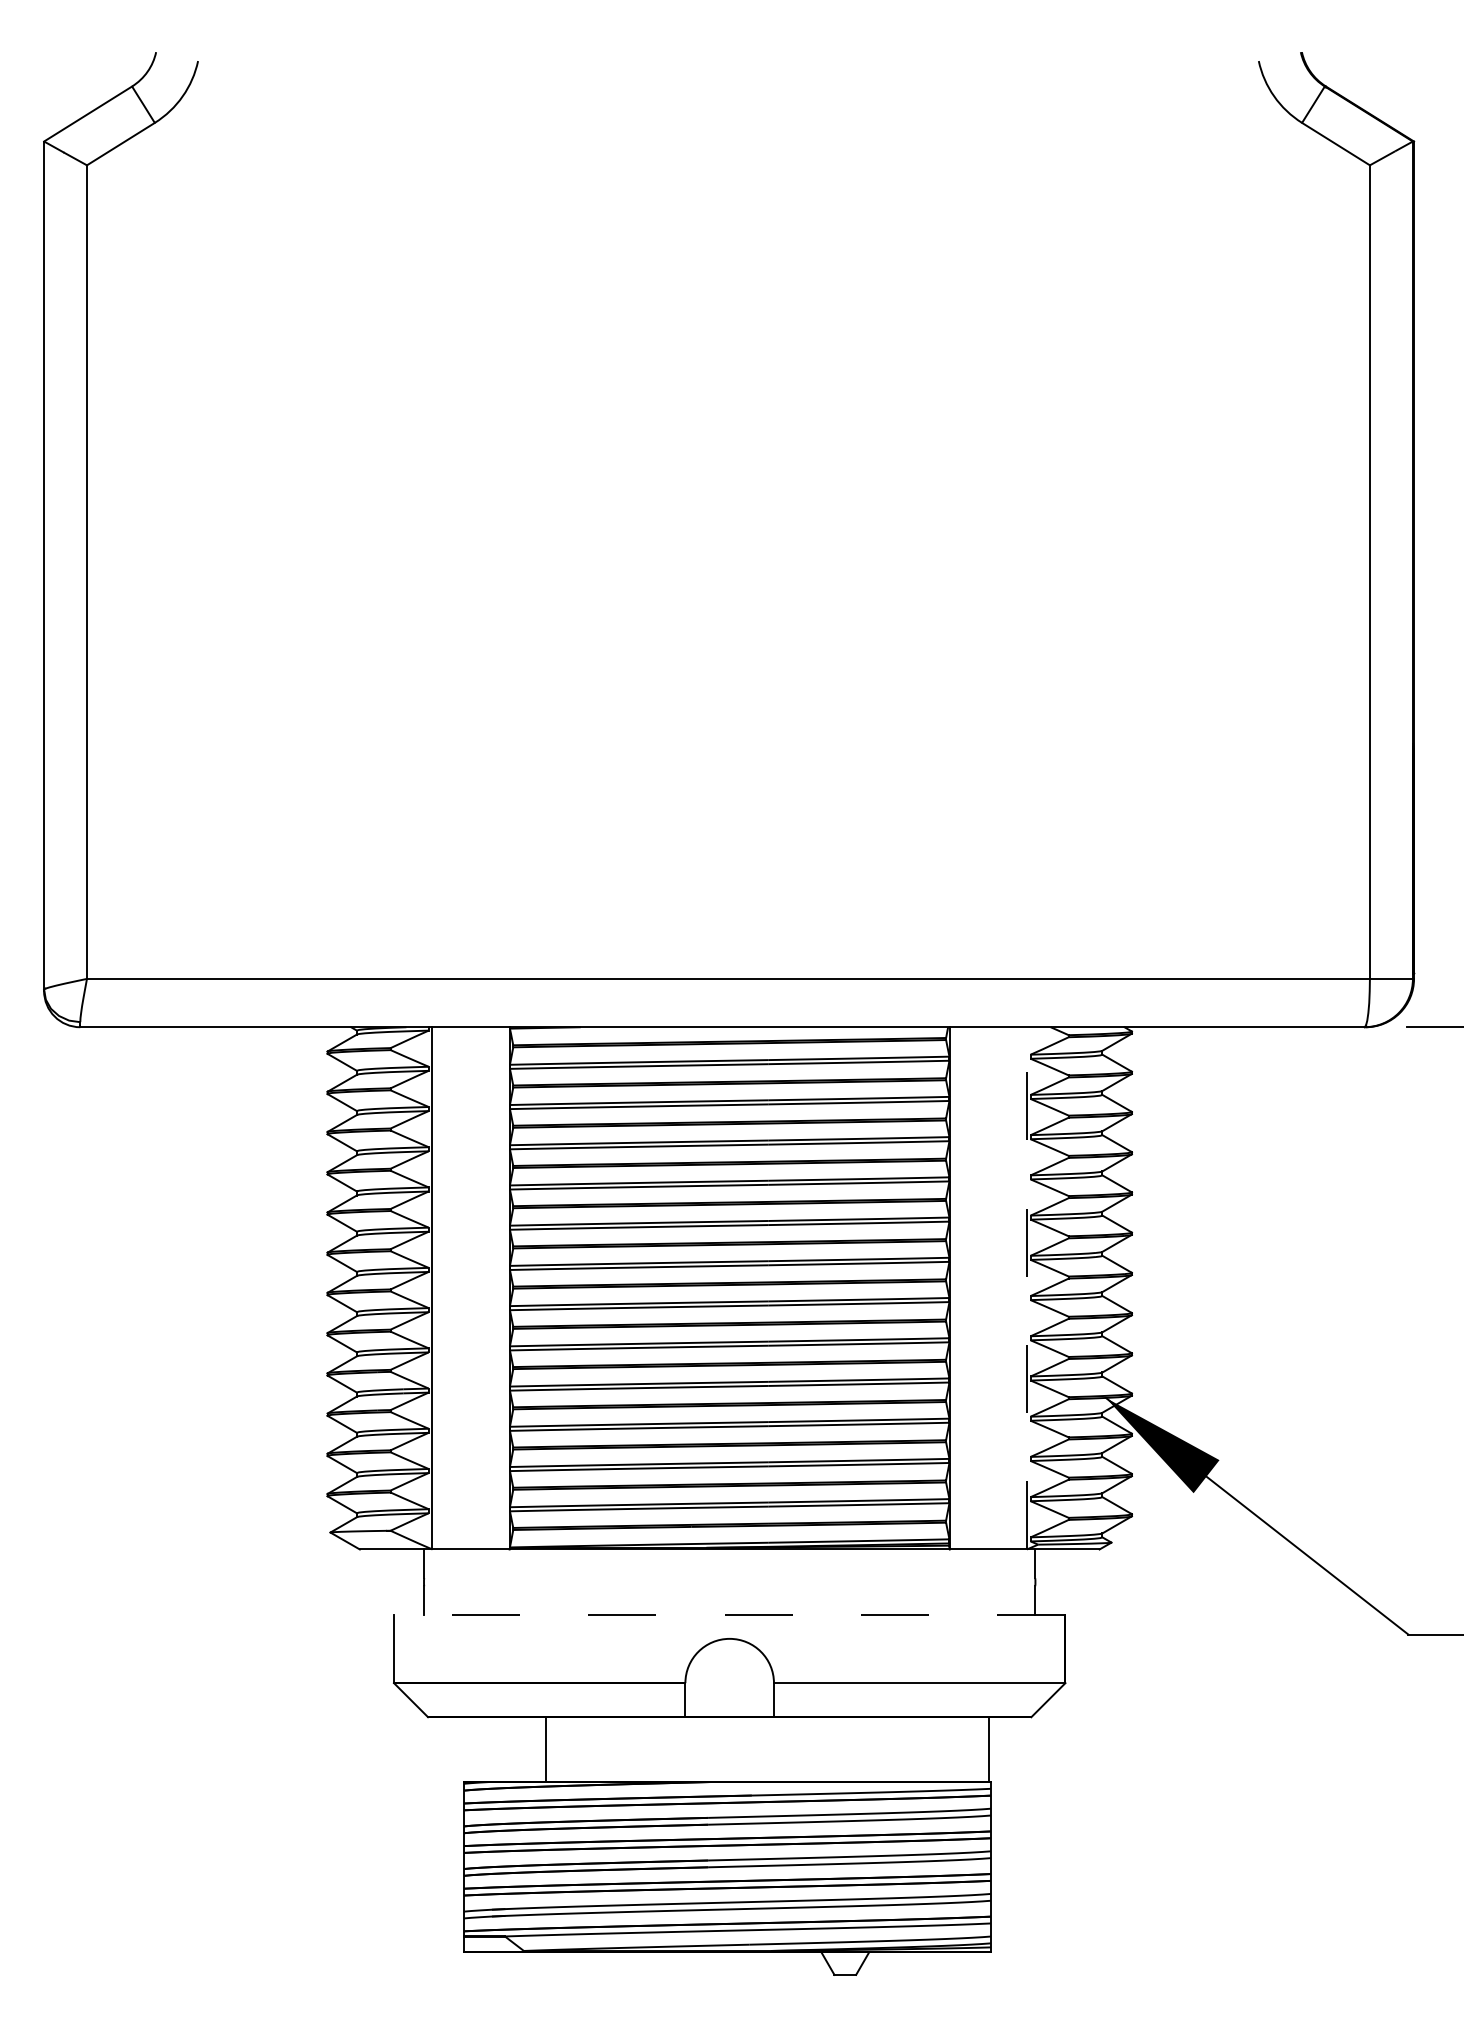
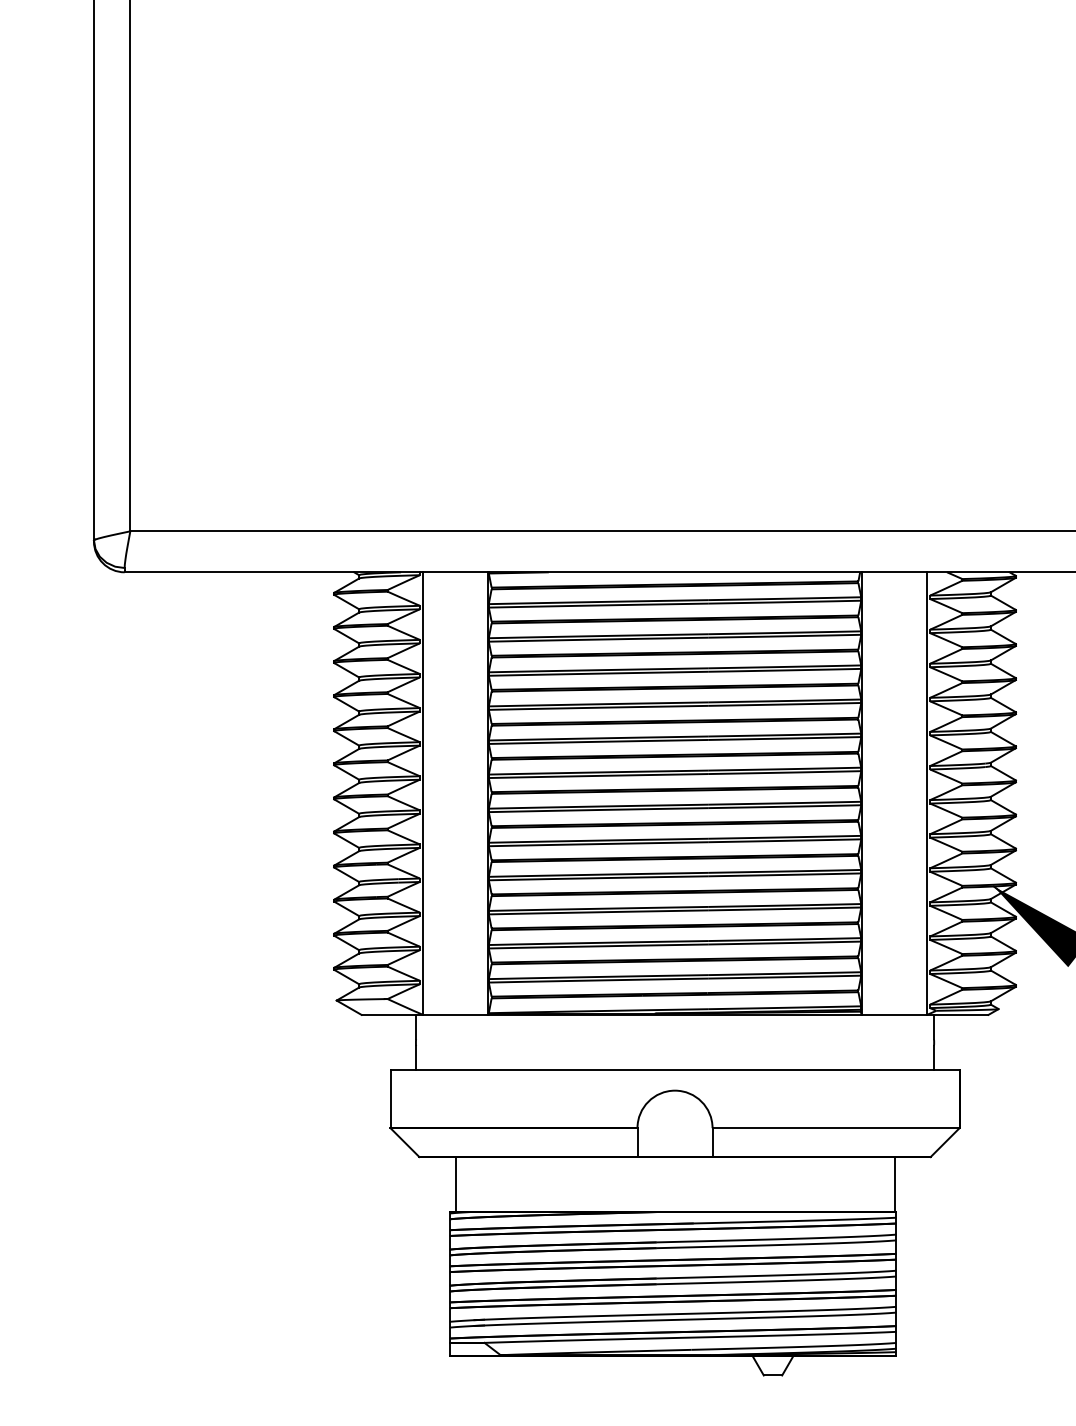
line: (1026, 1287) -> (926, 792), dashed -> solid
line: (729, 1614) -> (674, 1070), dashed -> solid
line: (545, 1749) -> (455, 1184), moved

